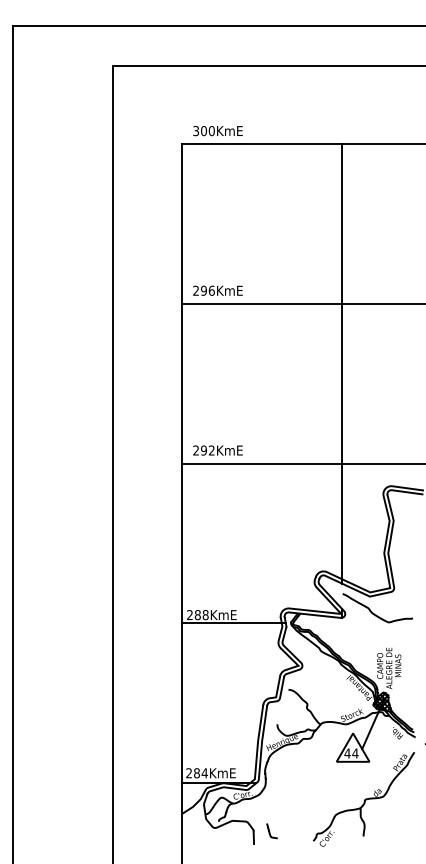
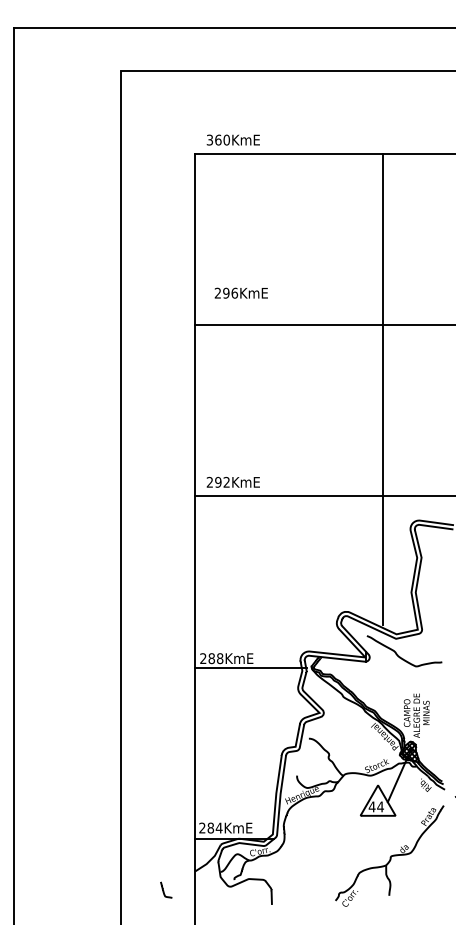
text: (204, 130) -> (218, 139), 300KmE -> 360KmE
text: (217, 290) -> (240, 292), moved
line: (342, 363) -> (383, 389), moved
curve: (270, 831) -> (164, 890), moved

